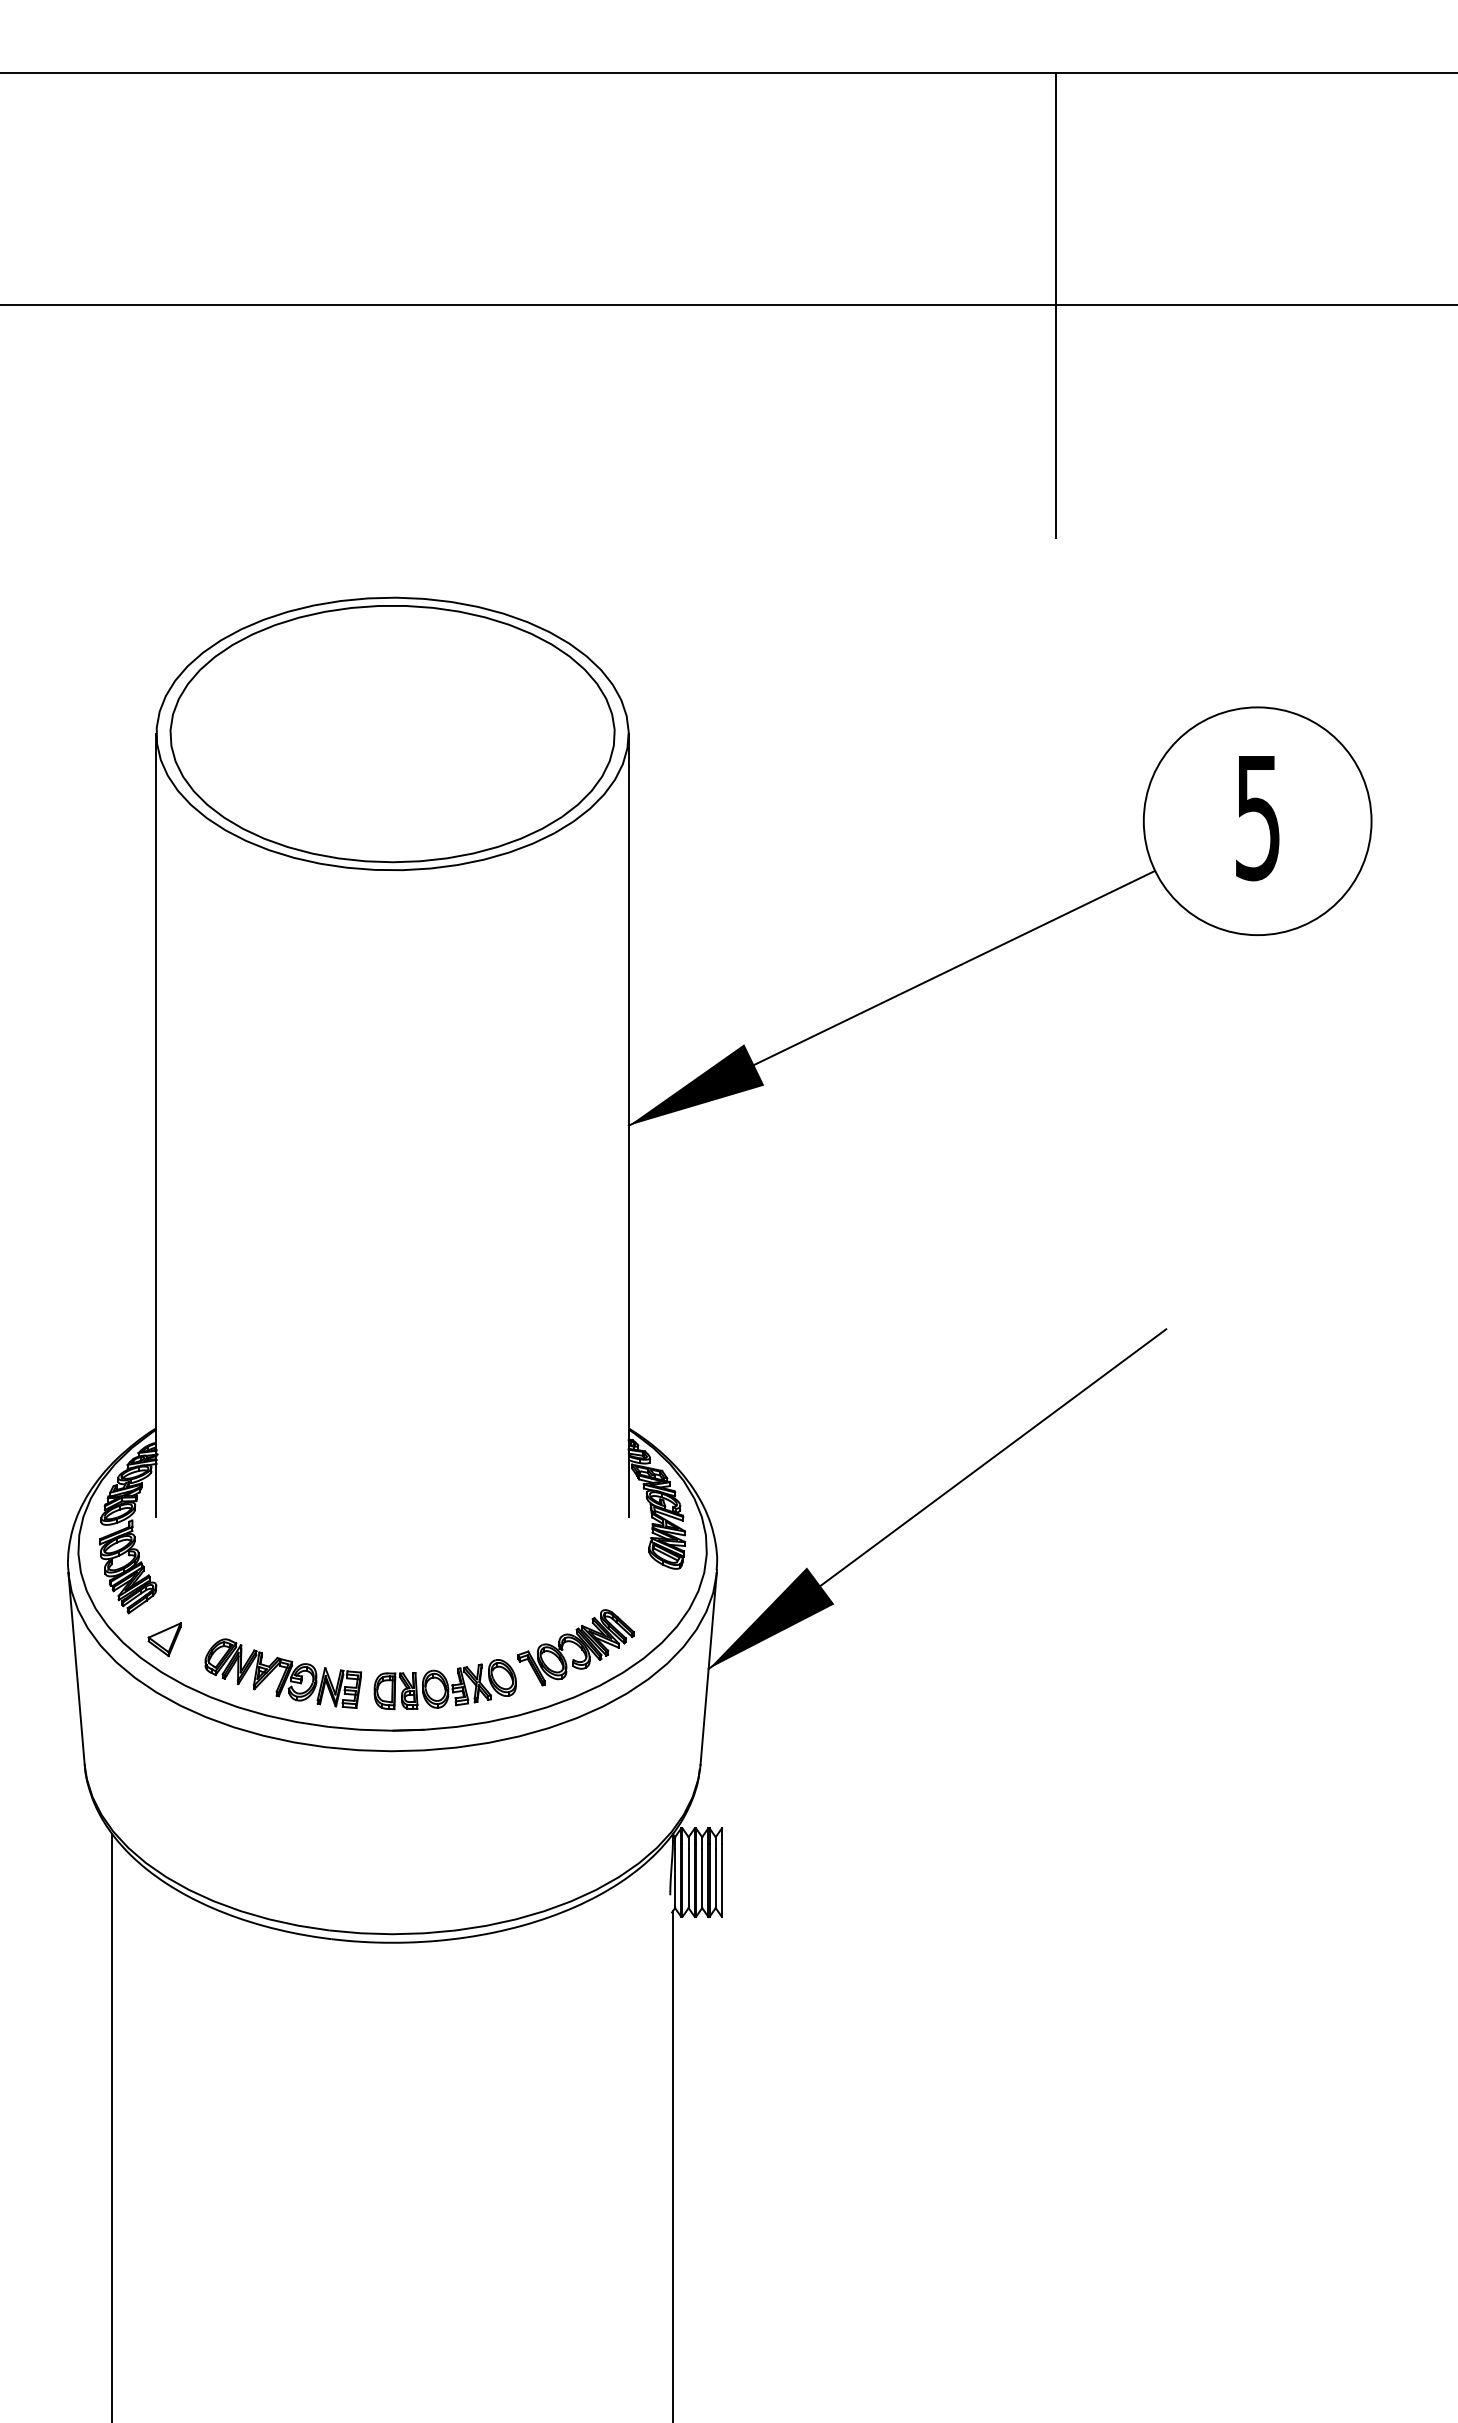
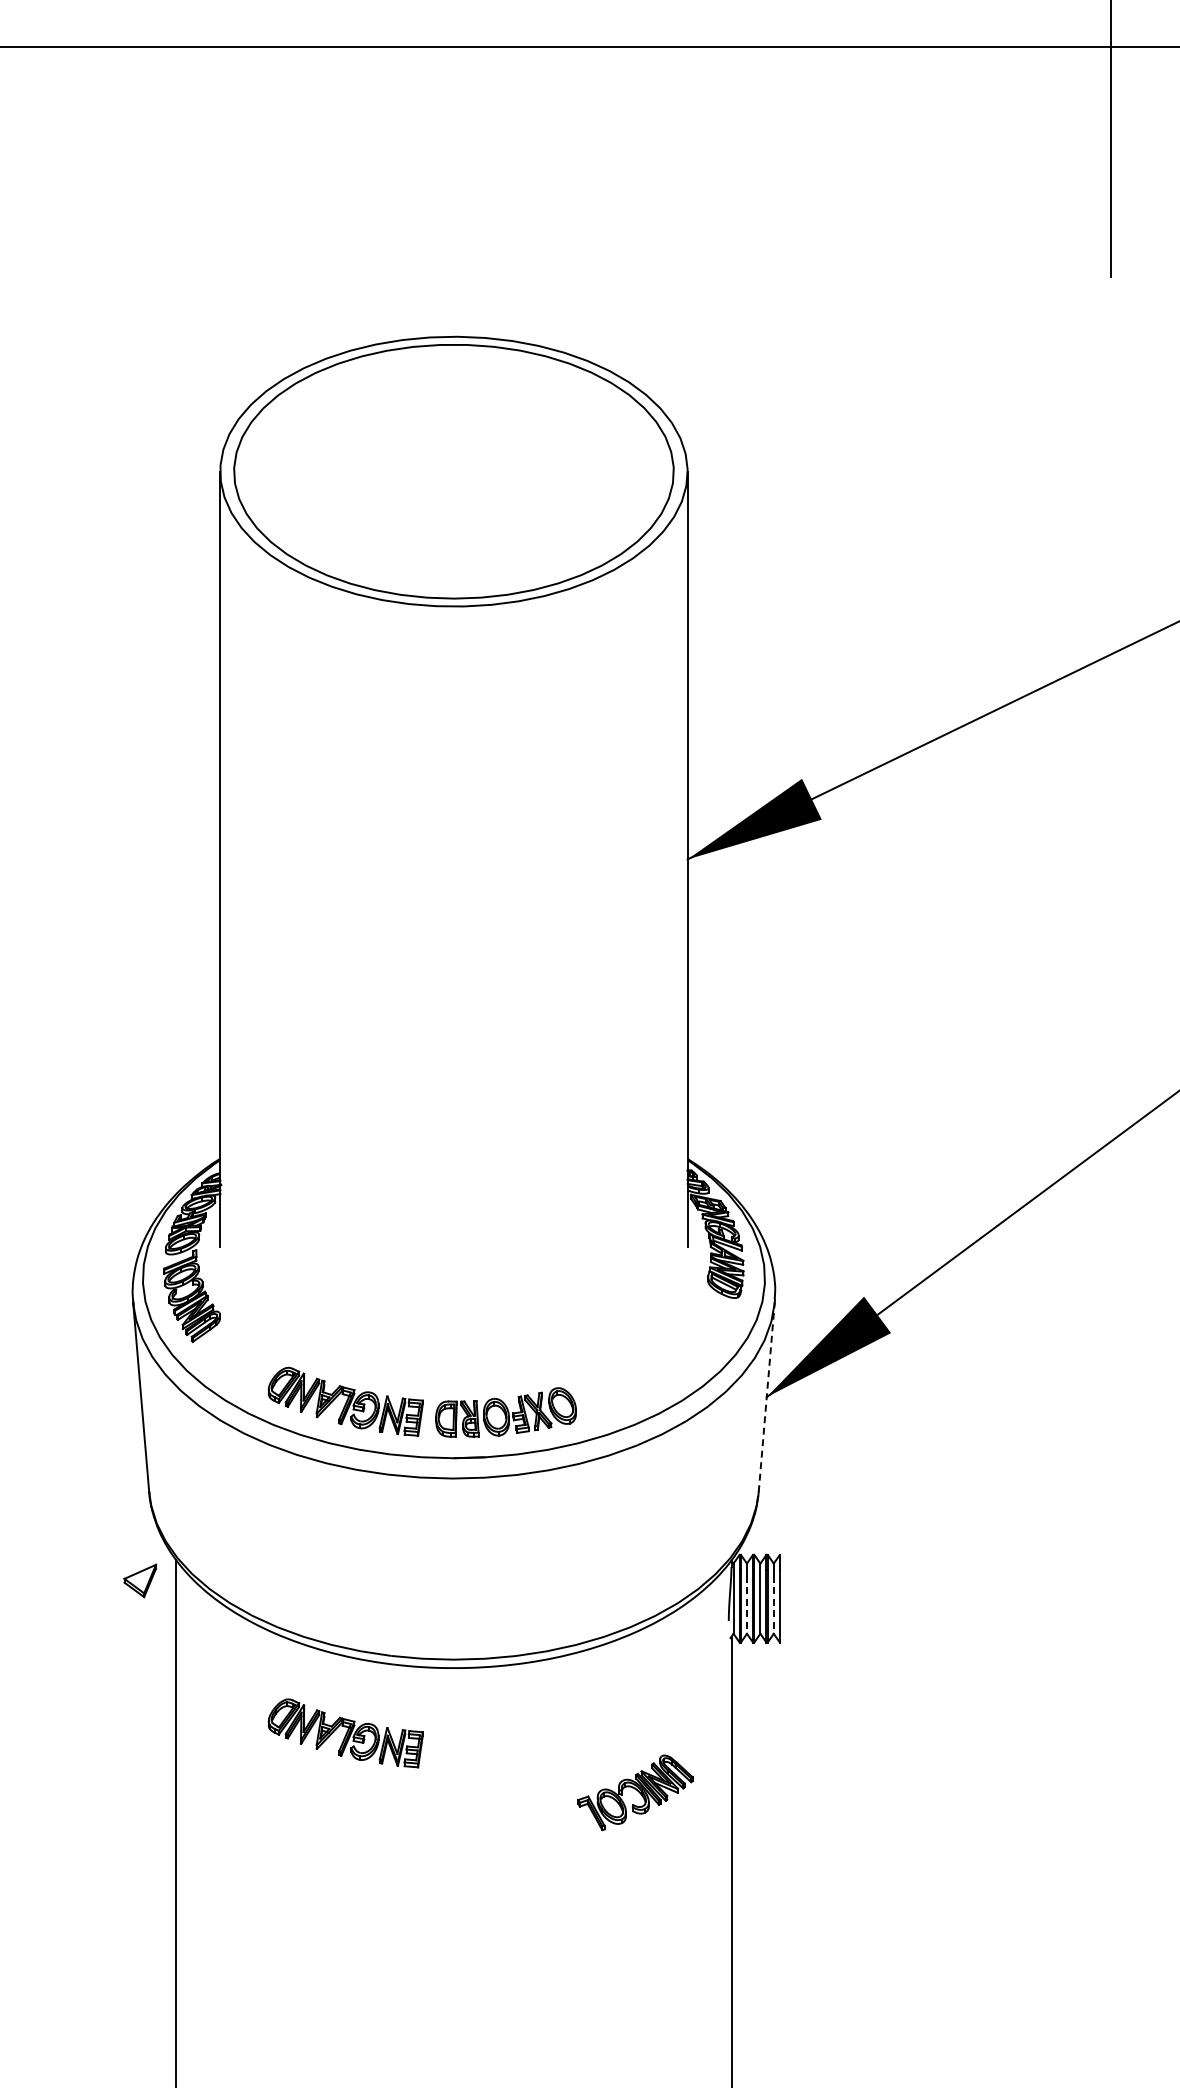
part: (164, 1639) -> (140, 1580), moved
part: (575, 1647) -> (634, 1792), moved
line: (708, 1668) -> (766, 1396), solid -> dashed
line: (688, 1879) -> (746, 1605), solid -> dashed
line: (715, 1879) -> (773, 1605), solid -> dashed
part: (283, 2008) -> (345, 1733), added

